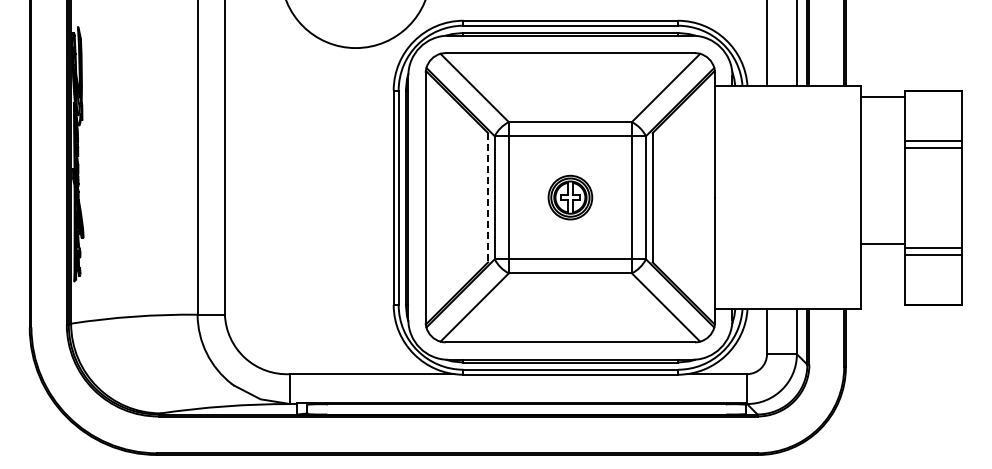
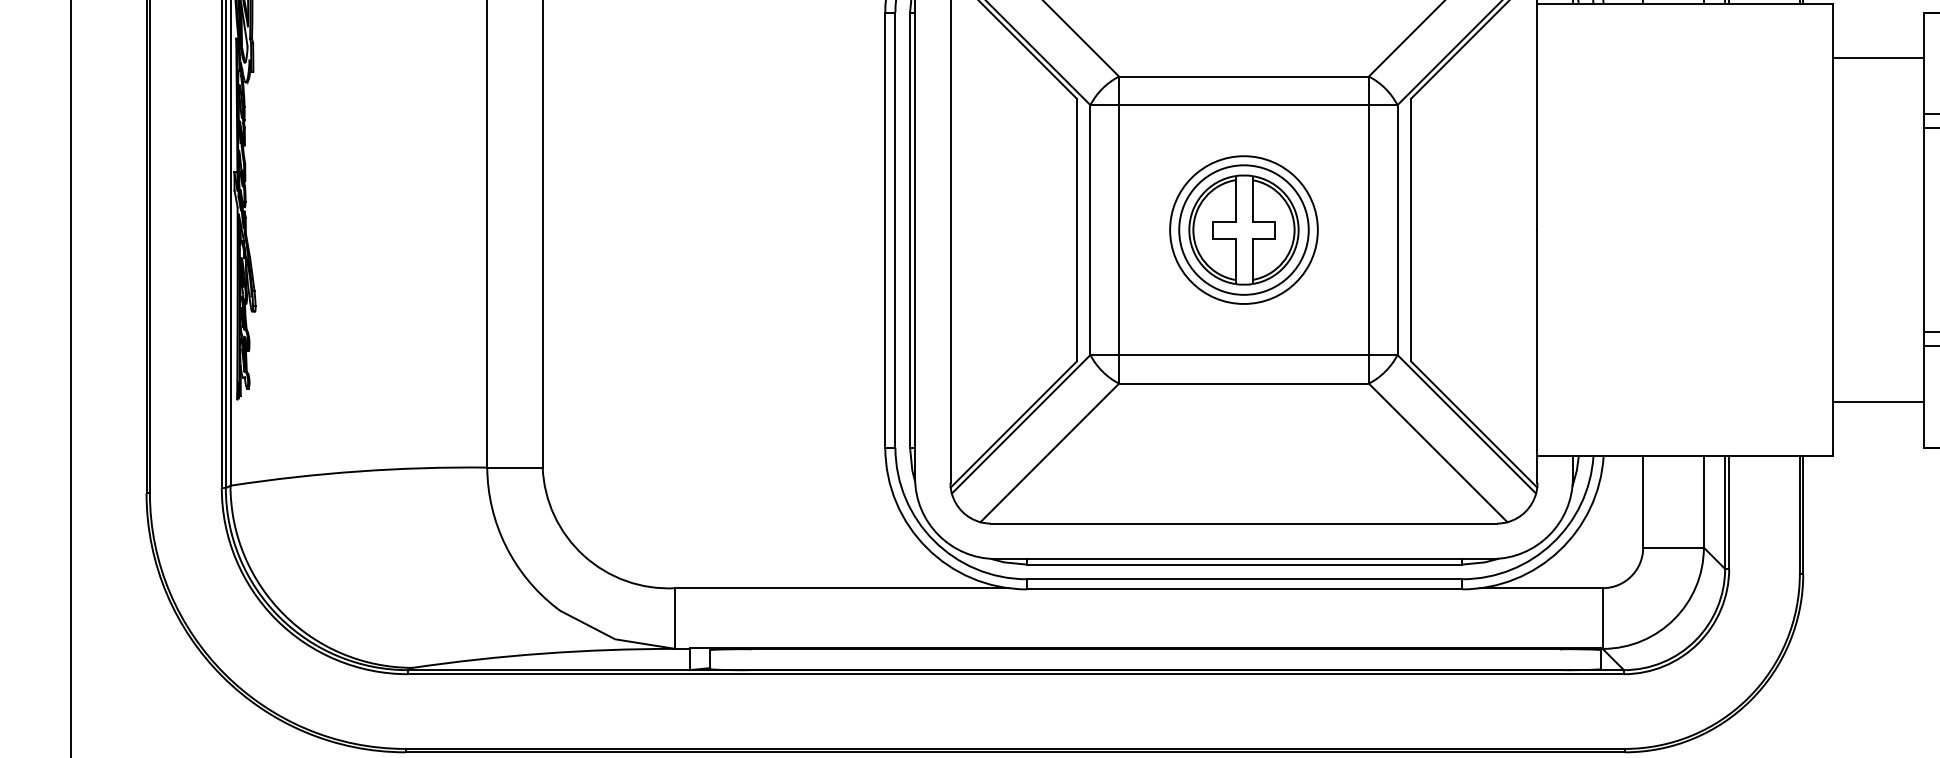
line: (882, 96) -> (1877, 57), moved
line: (488, 197) -> (1077, 229), dashed -> solid
part: (570, 197) -> (1244, 229), size x1.67
line: (882, 244) -> (1877, 402), moved

